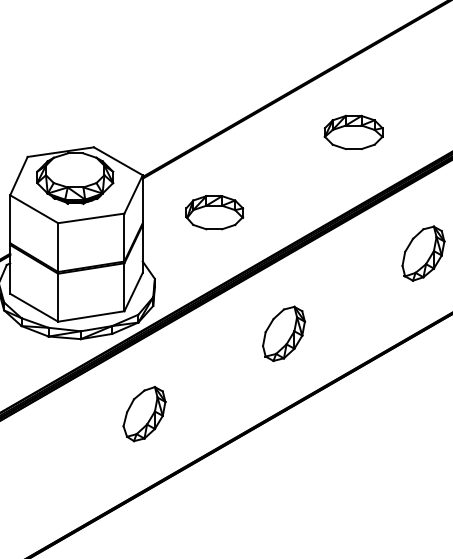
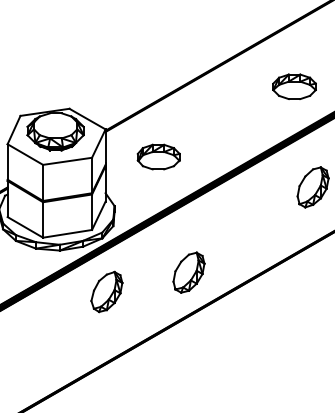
part: (353, 132) -> (294, 86), moved
part: (283, 333) -> (188, 272), moved
part: (143, 413) -> (106, 291), moved

